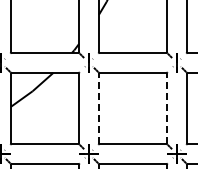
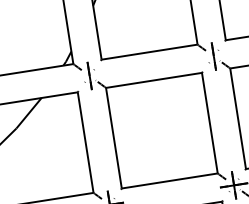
line: (99, 108) -> (114, 138), dashed -> solid
line: (167, 108) -> (210, 123), dashed -> solid

